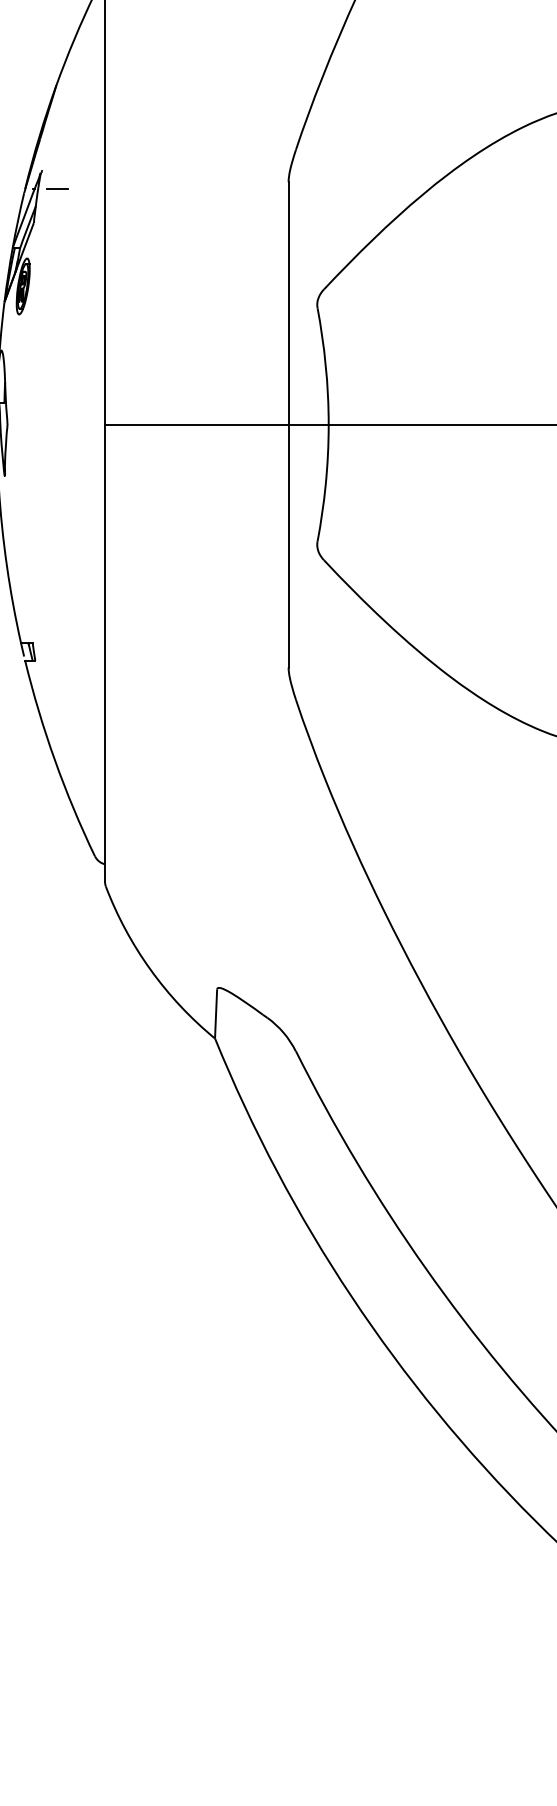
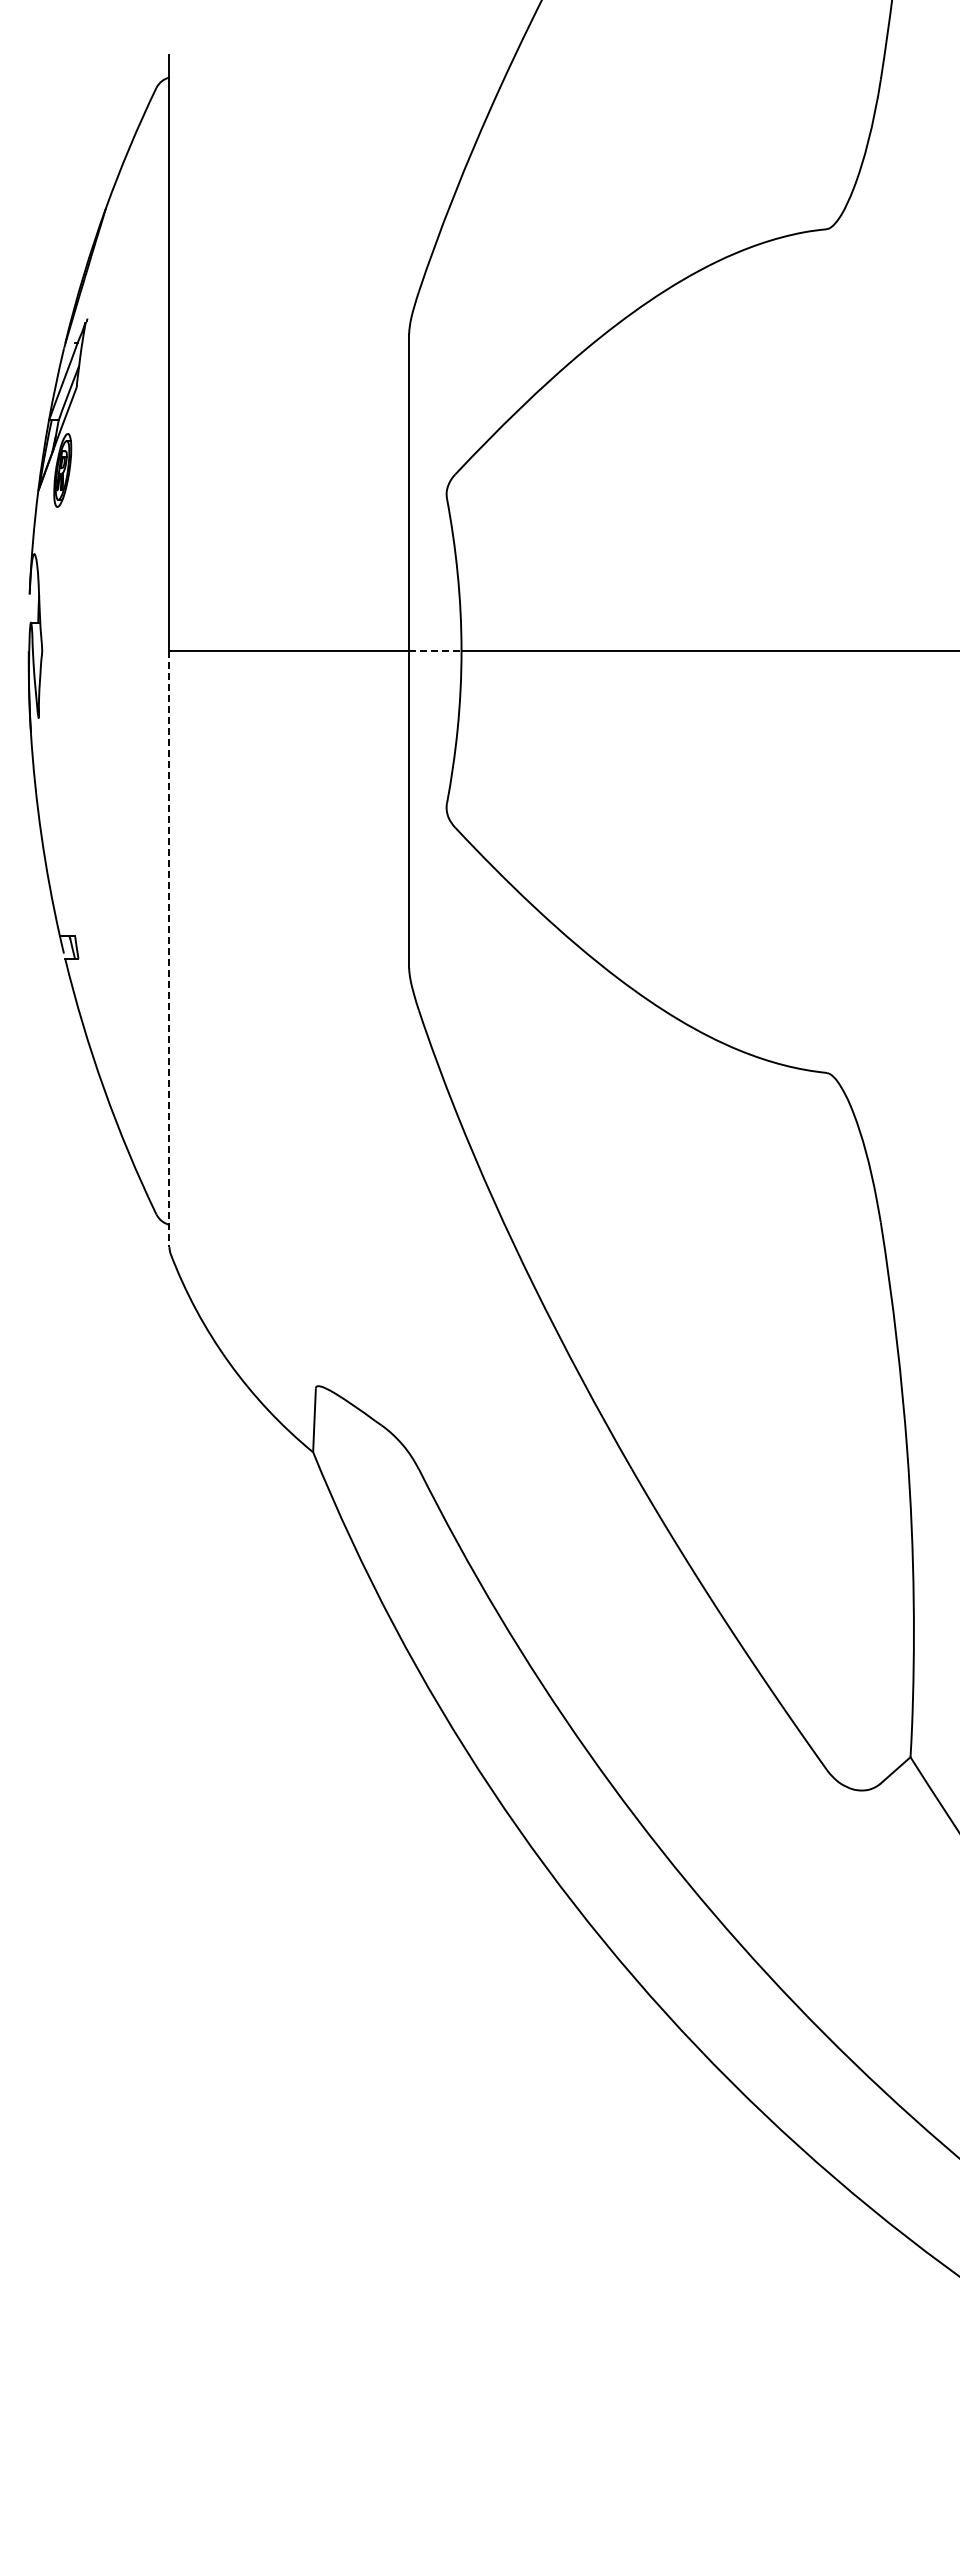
line: (57, 189) -> (107, 343), removed
line: (308, 425) -> (435, 651), solid -> dashed
line: (105, 653) -> (169, 949), solid -> dashed

